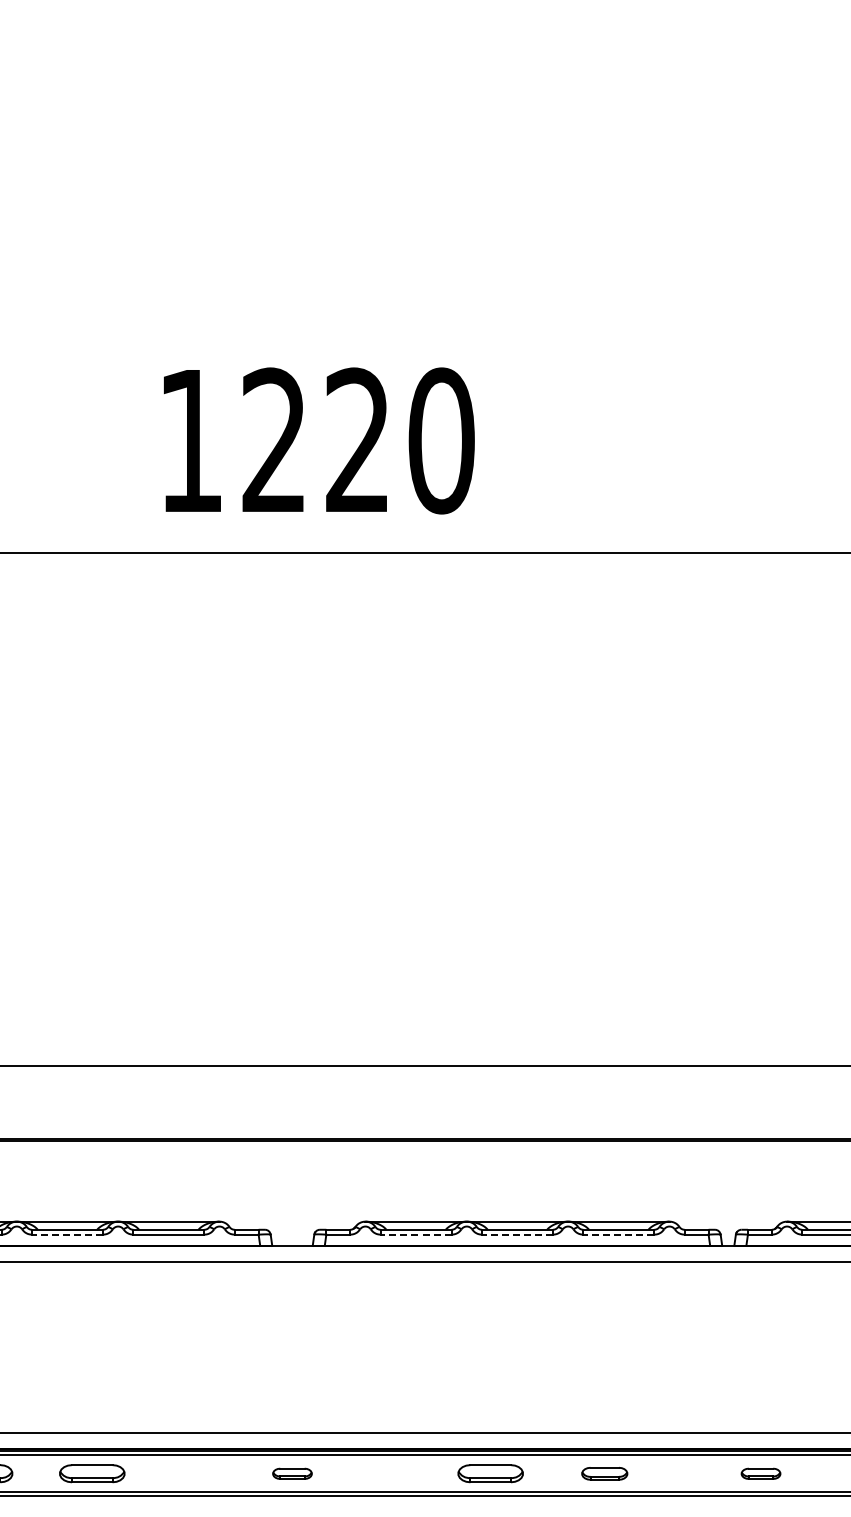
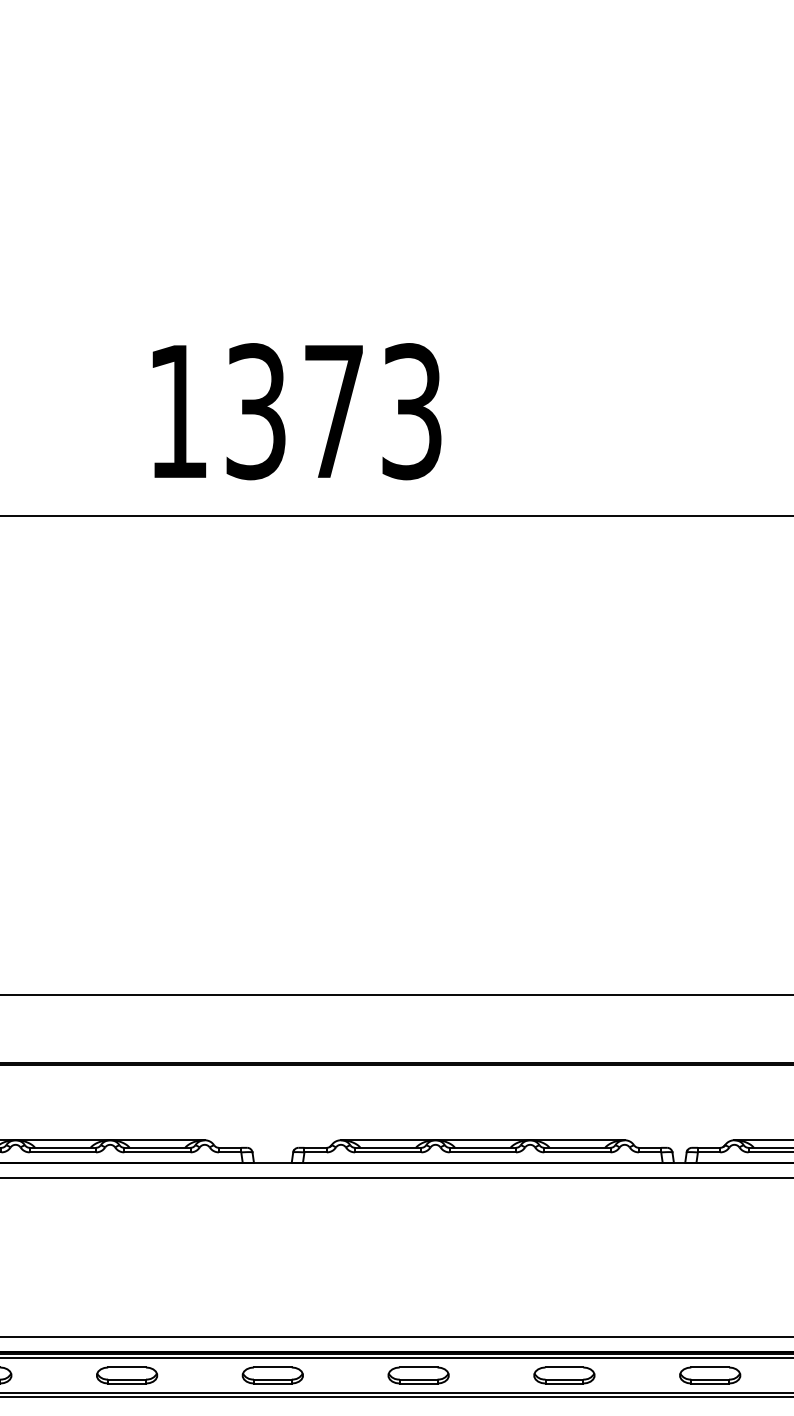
text: (358, 440) -> (334, 411), 1220 -> 1373
line: (67, 1234) -> (62, 1152), dashed -> solid
line: (416, 1234) -> (388, 1152), dashed -> solid
line: (517, 1234) -> (482, 1152), dashed -> solid
line: (618, 1234) -> (577, 1152), dashed -> solid
part: (92, 1473) -> (127, 1375), moved
part: (292, 1473) -> (272, 1375), size x1.67
part: (490, 1473) -> (418, 1375), moved
part: (604, 1473) -> (564, 1375), size x1.43
part: (760, 1473) -> (709, 1375), size x1.67

